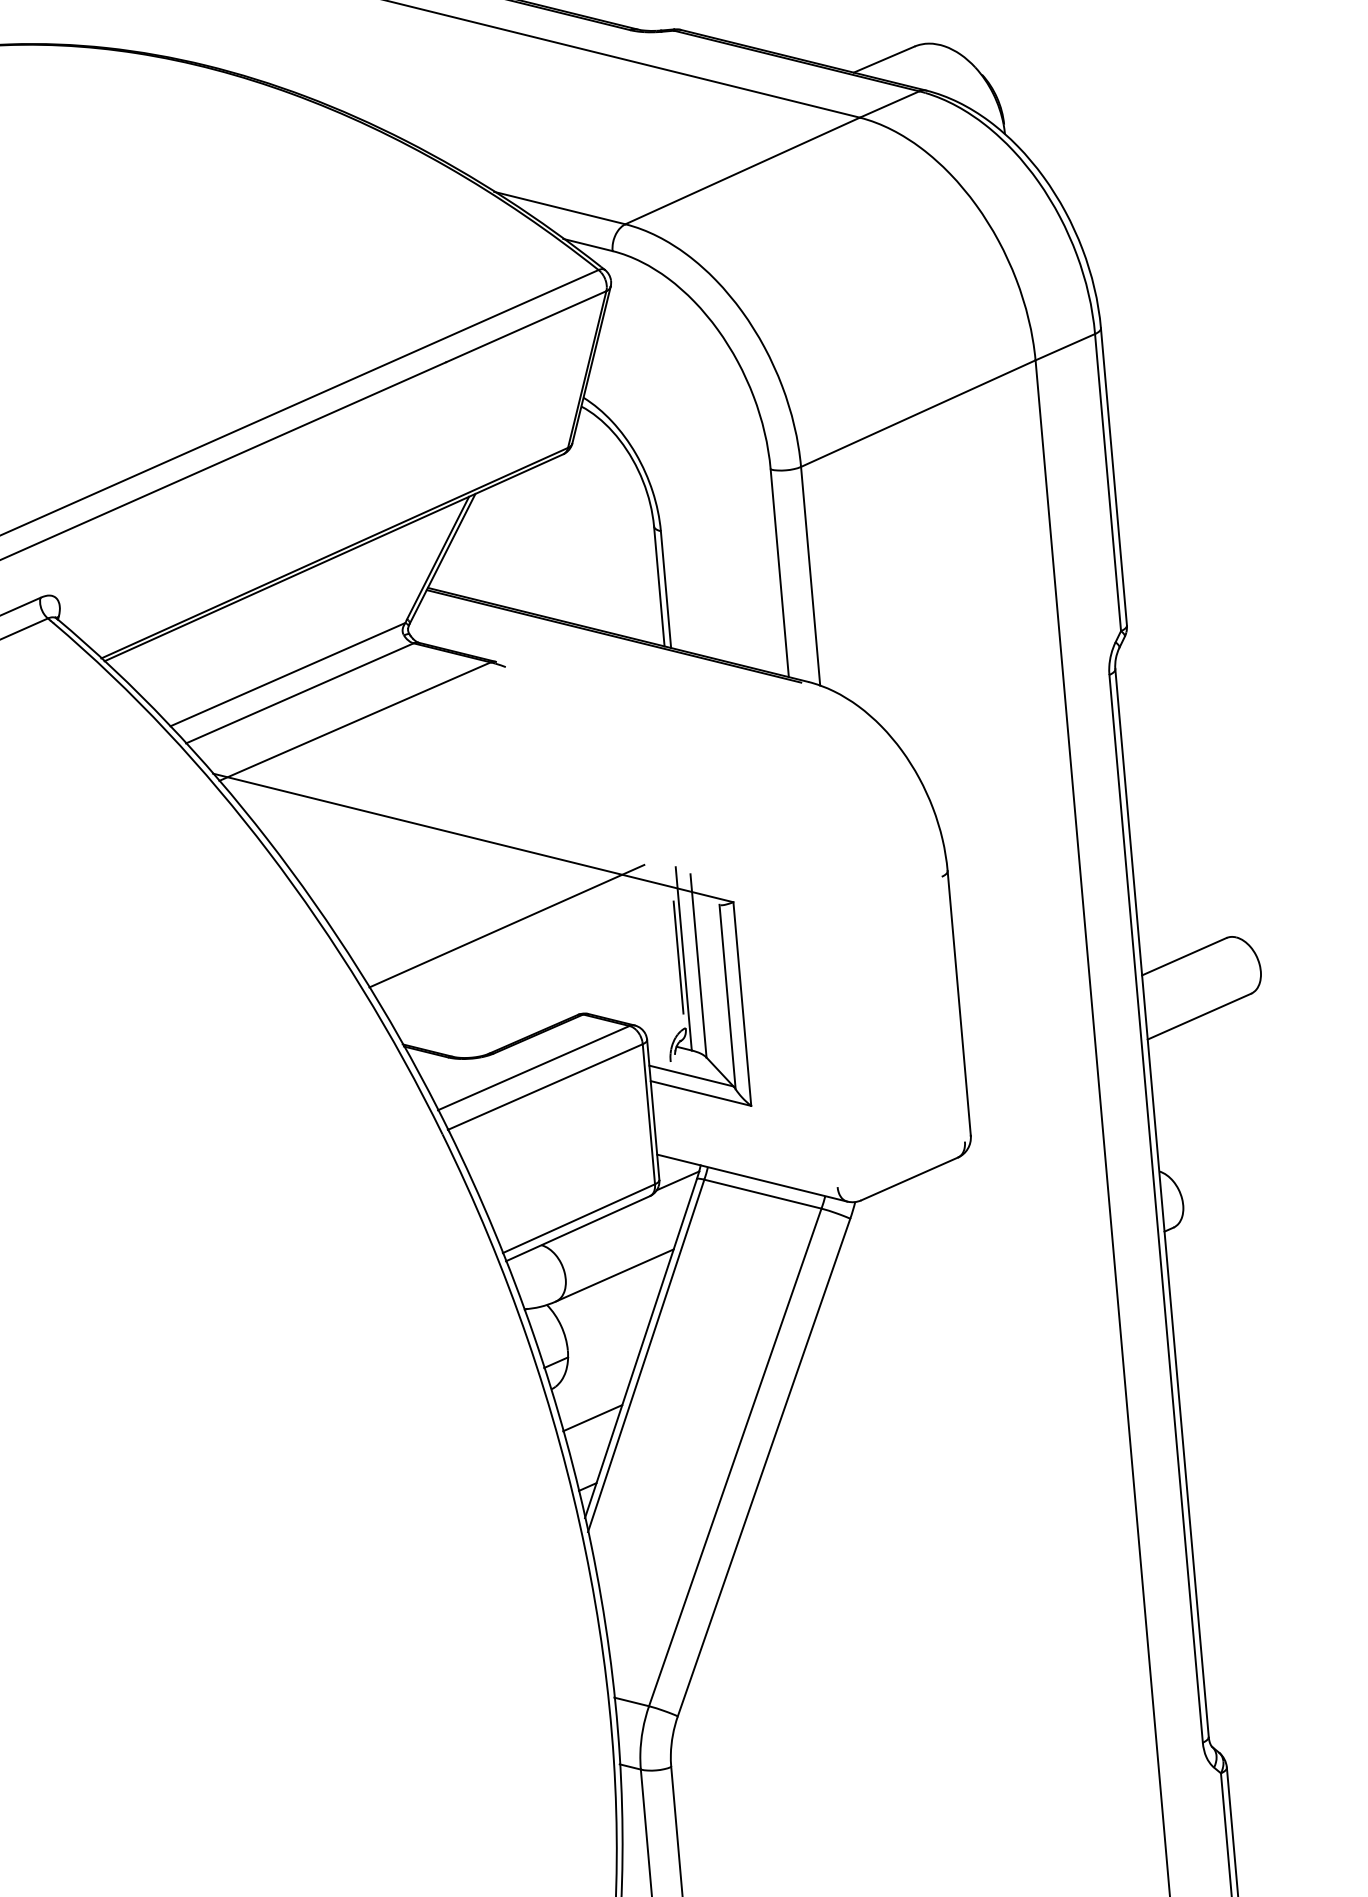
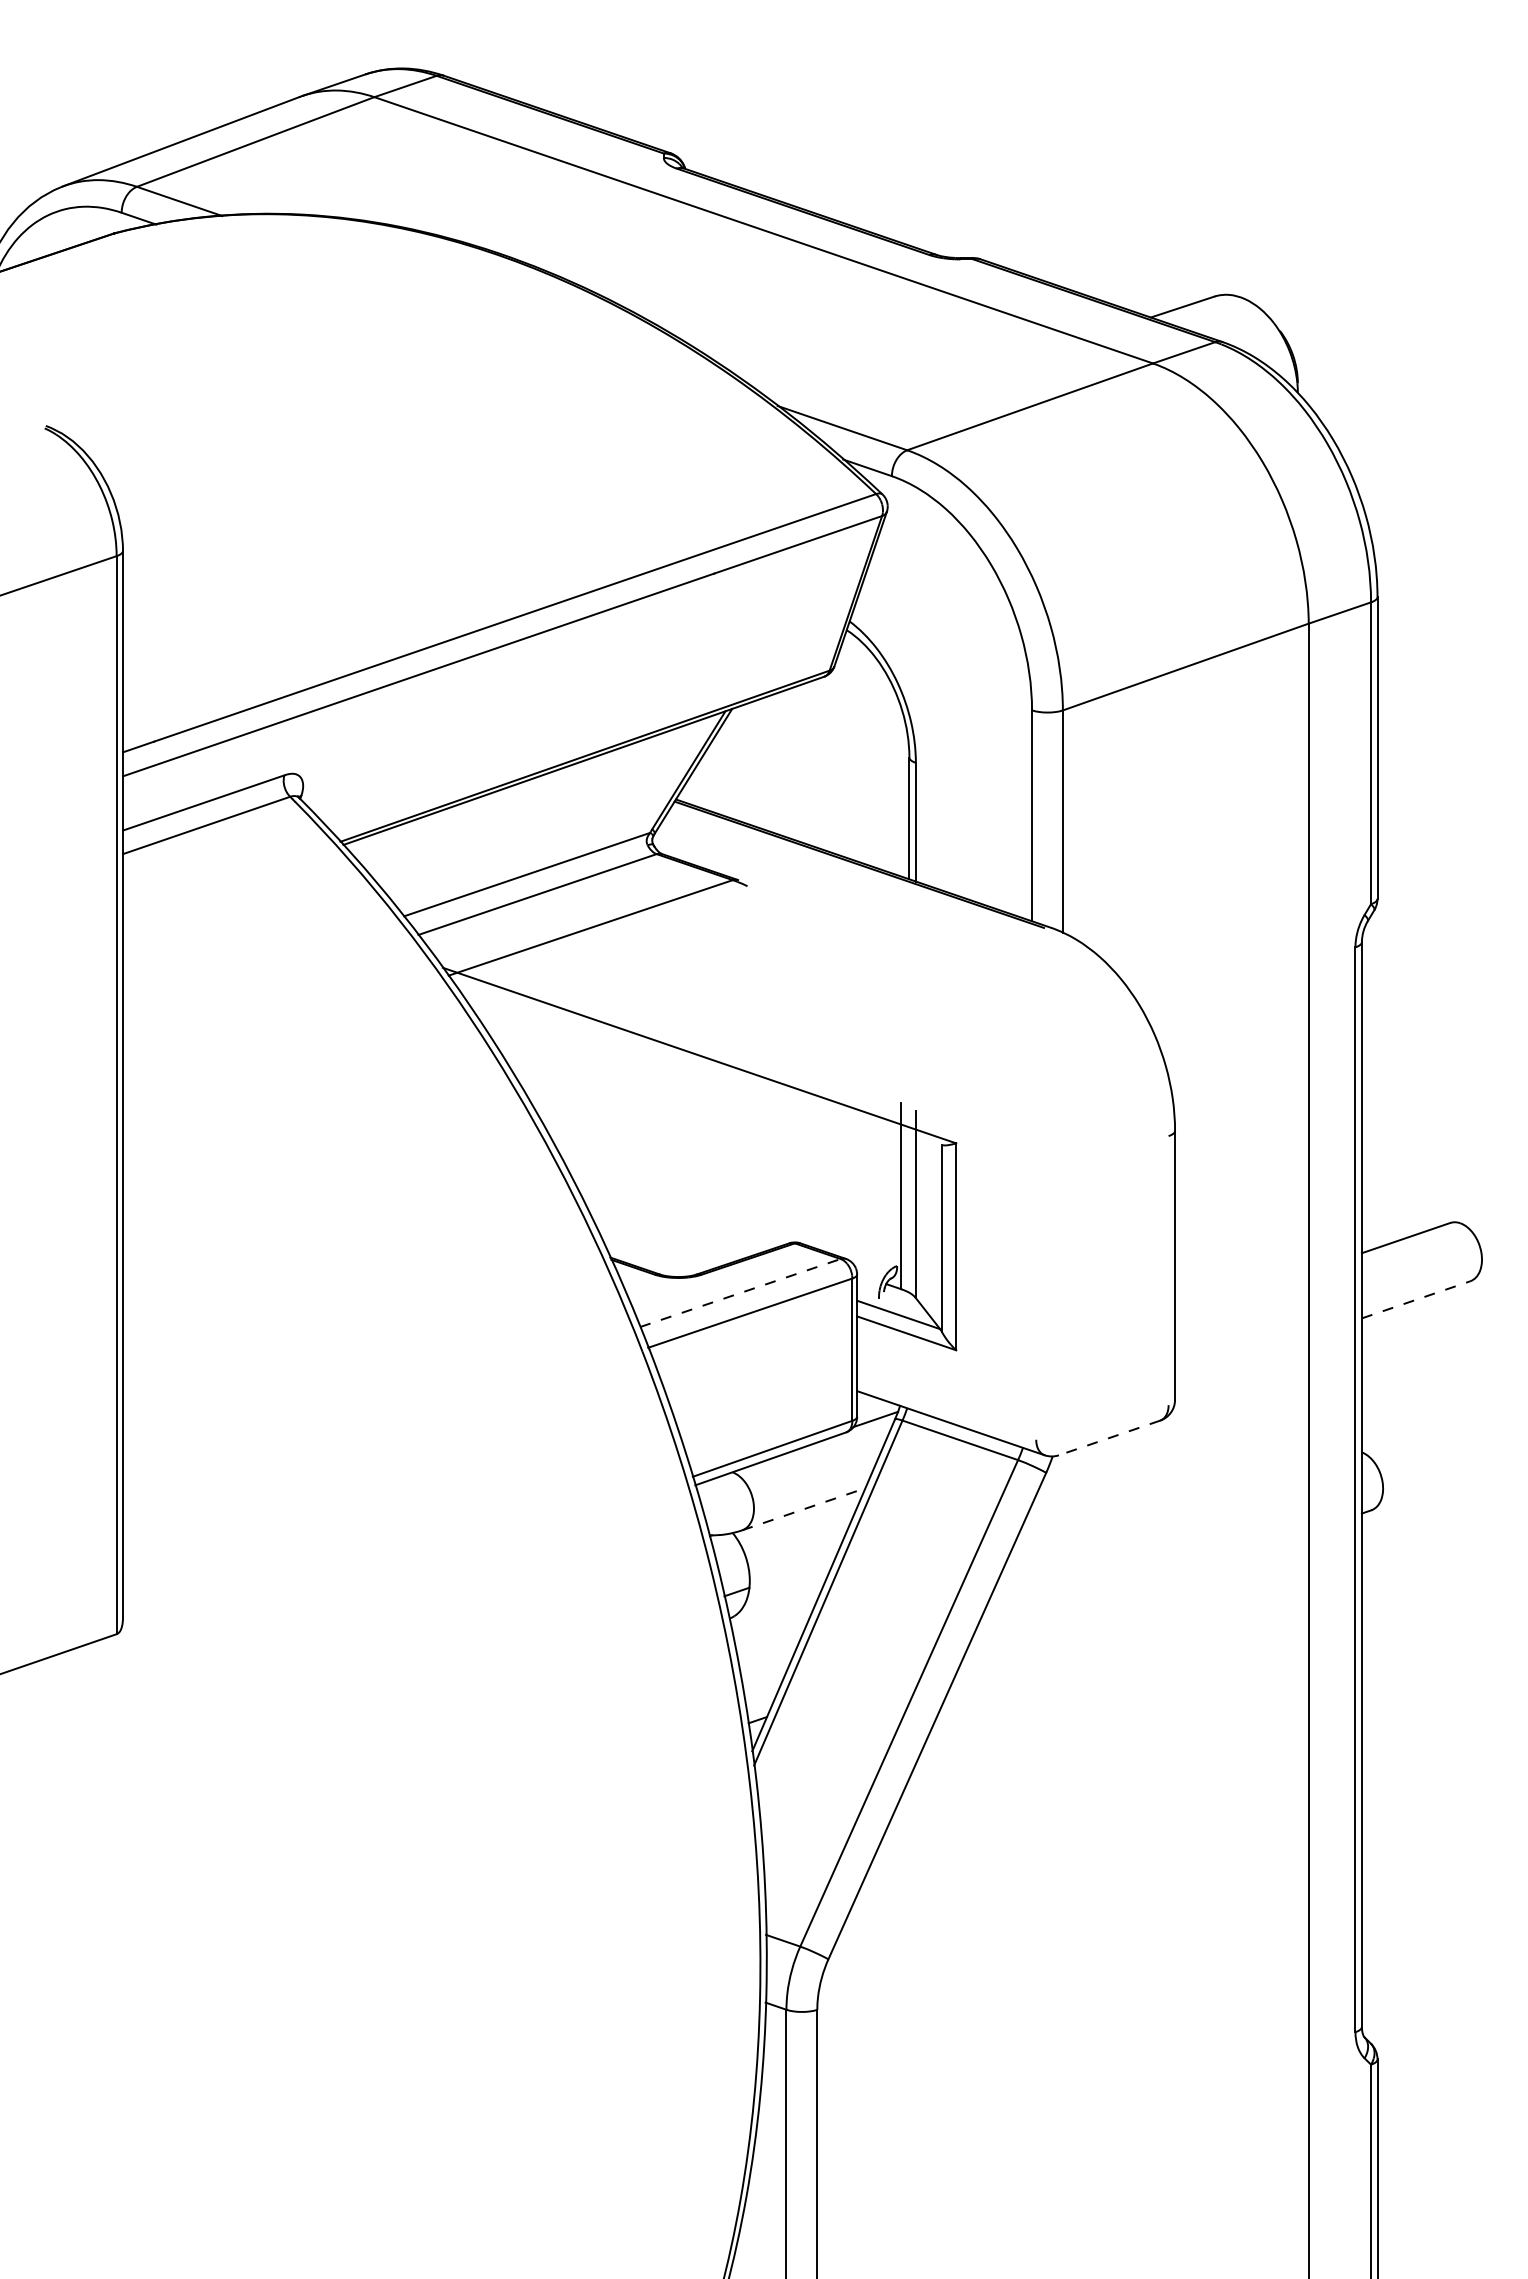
line: (506, 926) -> (725, 1147), removed
line: (678, 957) -> (896, 1194), removed
line: (1199, 1016) -> (1416, 1299), solid -> dashed
line: (533, 1068) -> (740, 1293), solid -> dashed
line: (909, 1179) -> (1109, 1438), solid -> dashed
line: (615, 1275) -> (804, 1509), solid -> dashed
line: (592, 1417) -> (768, 1650), removed

